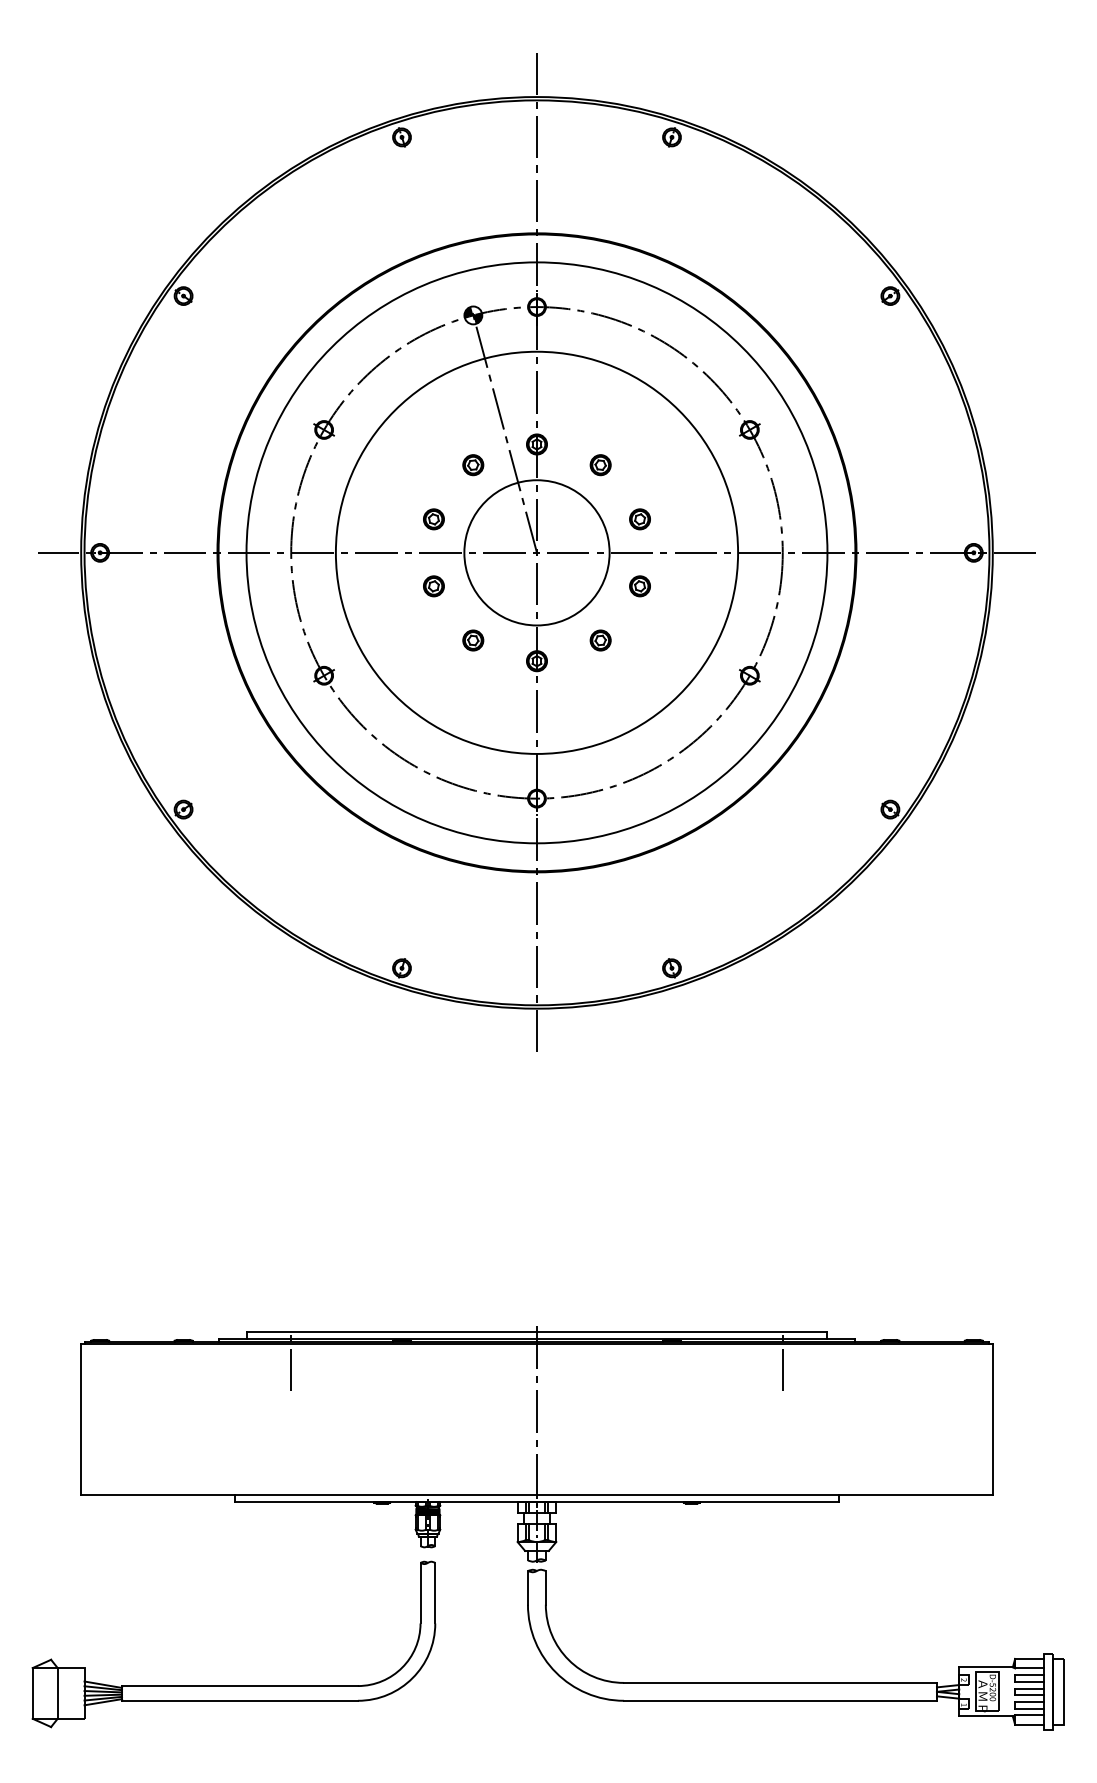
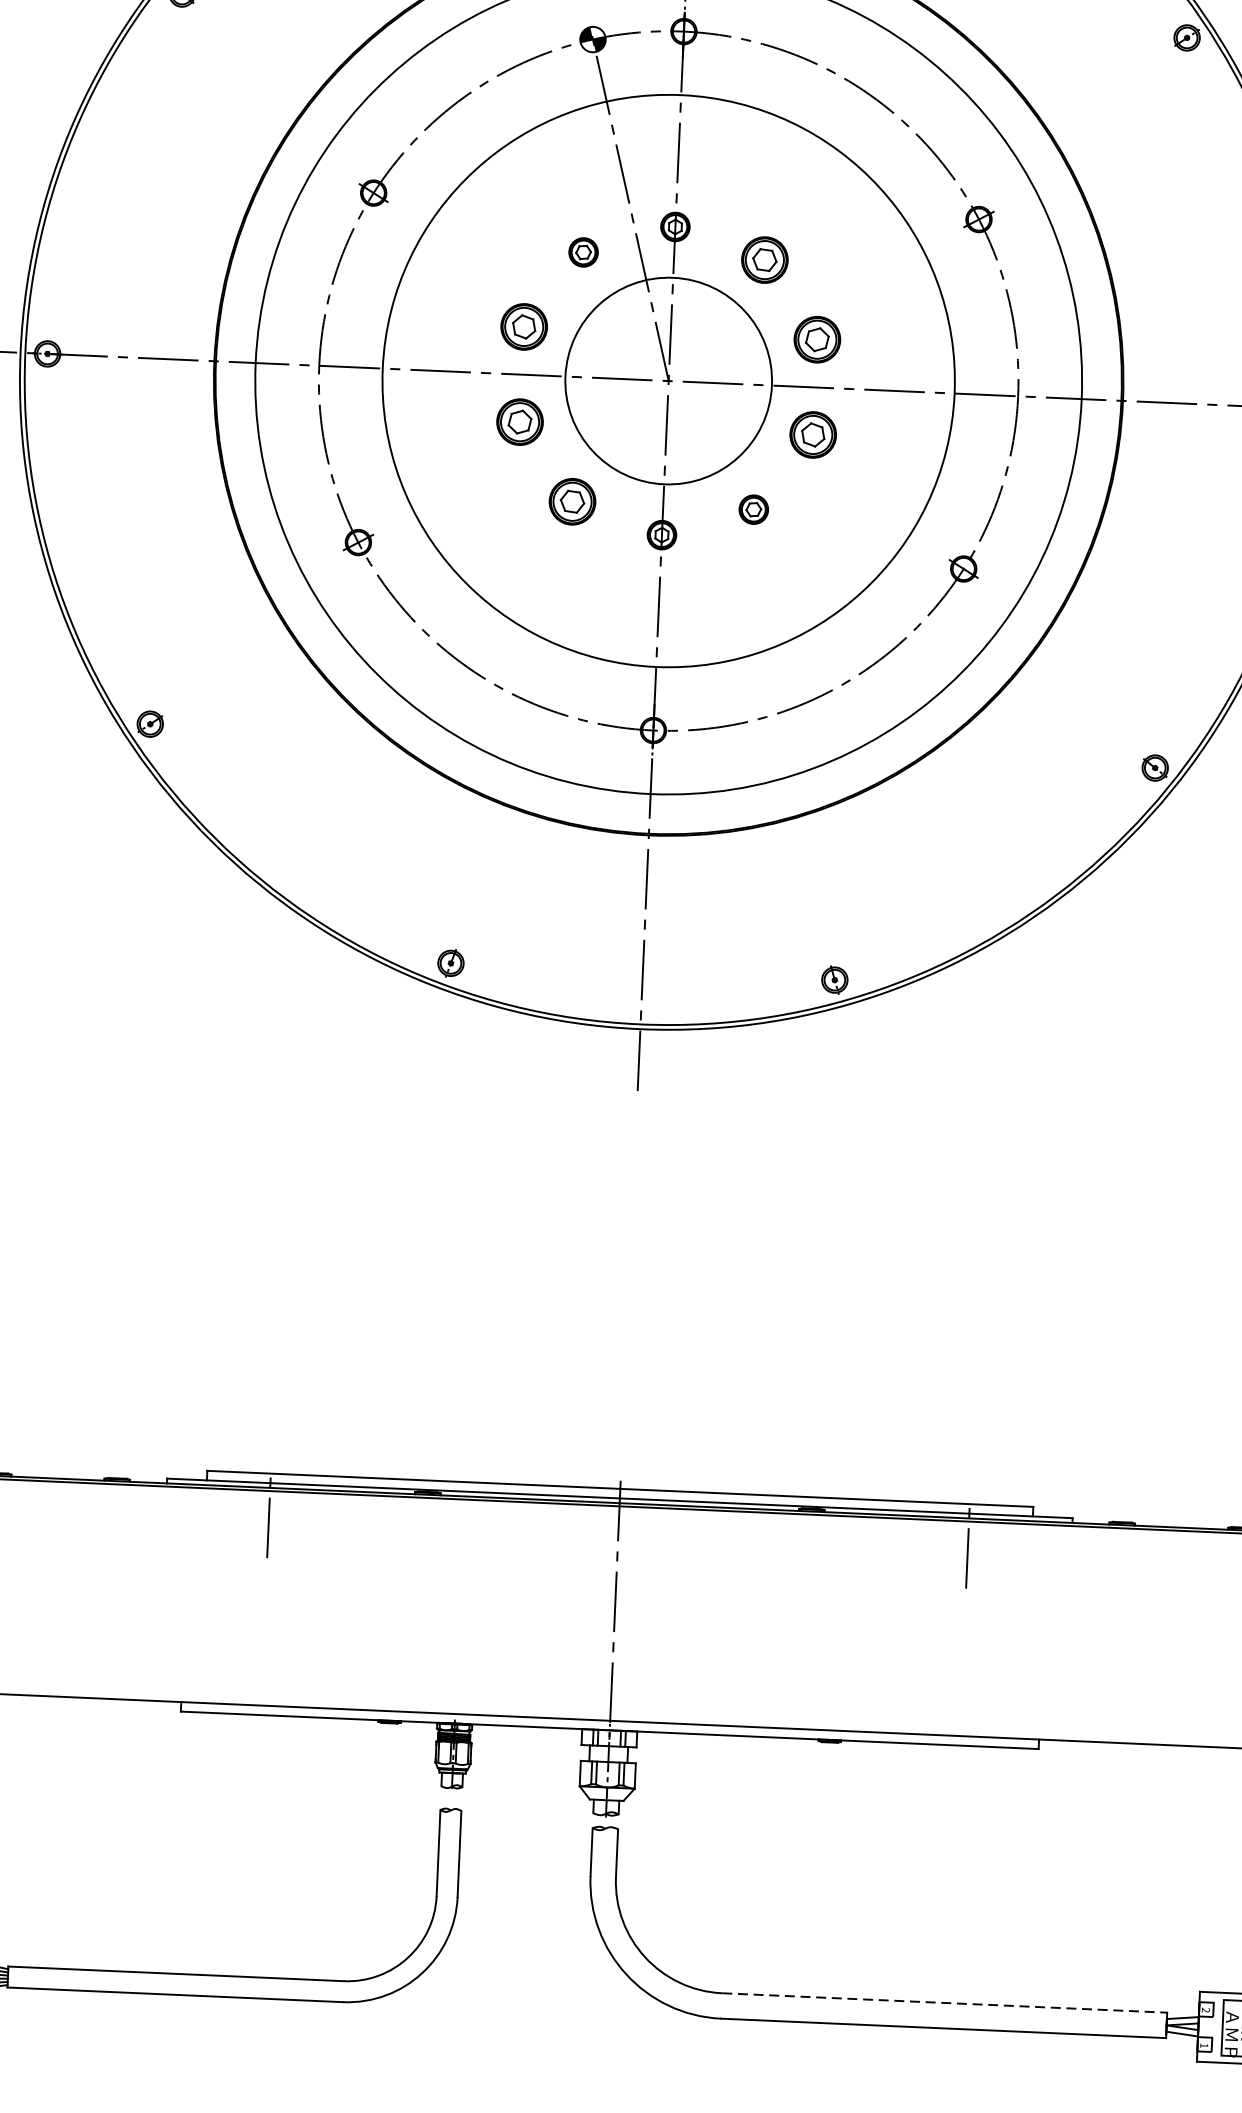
part: (600, 465) -> (764, 260), size x1.6
part: (433, 519) -> (523, 327), size x1.6
part: (639, 519) -> (816, 340), size x1.6
part: (433, 586) -> (519, 422), size x1.6
part: (639, 586) -> (812, 435), size x1.6
part: (473, 640) -> (572, 501), size x1.6
line: (780, 1682) -> (944, 2002), solid -> dashed

